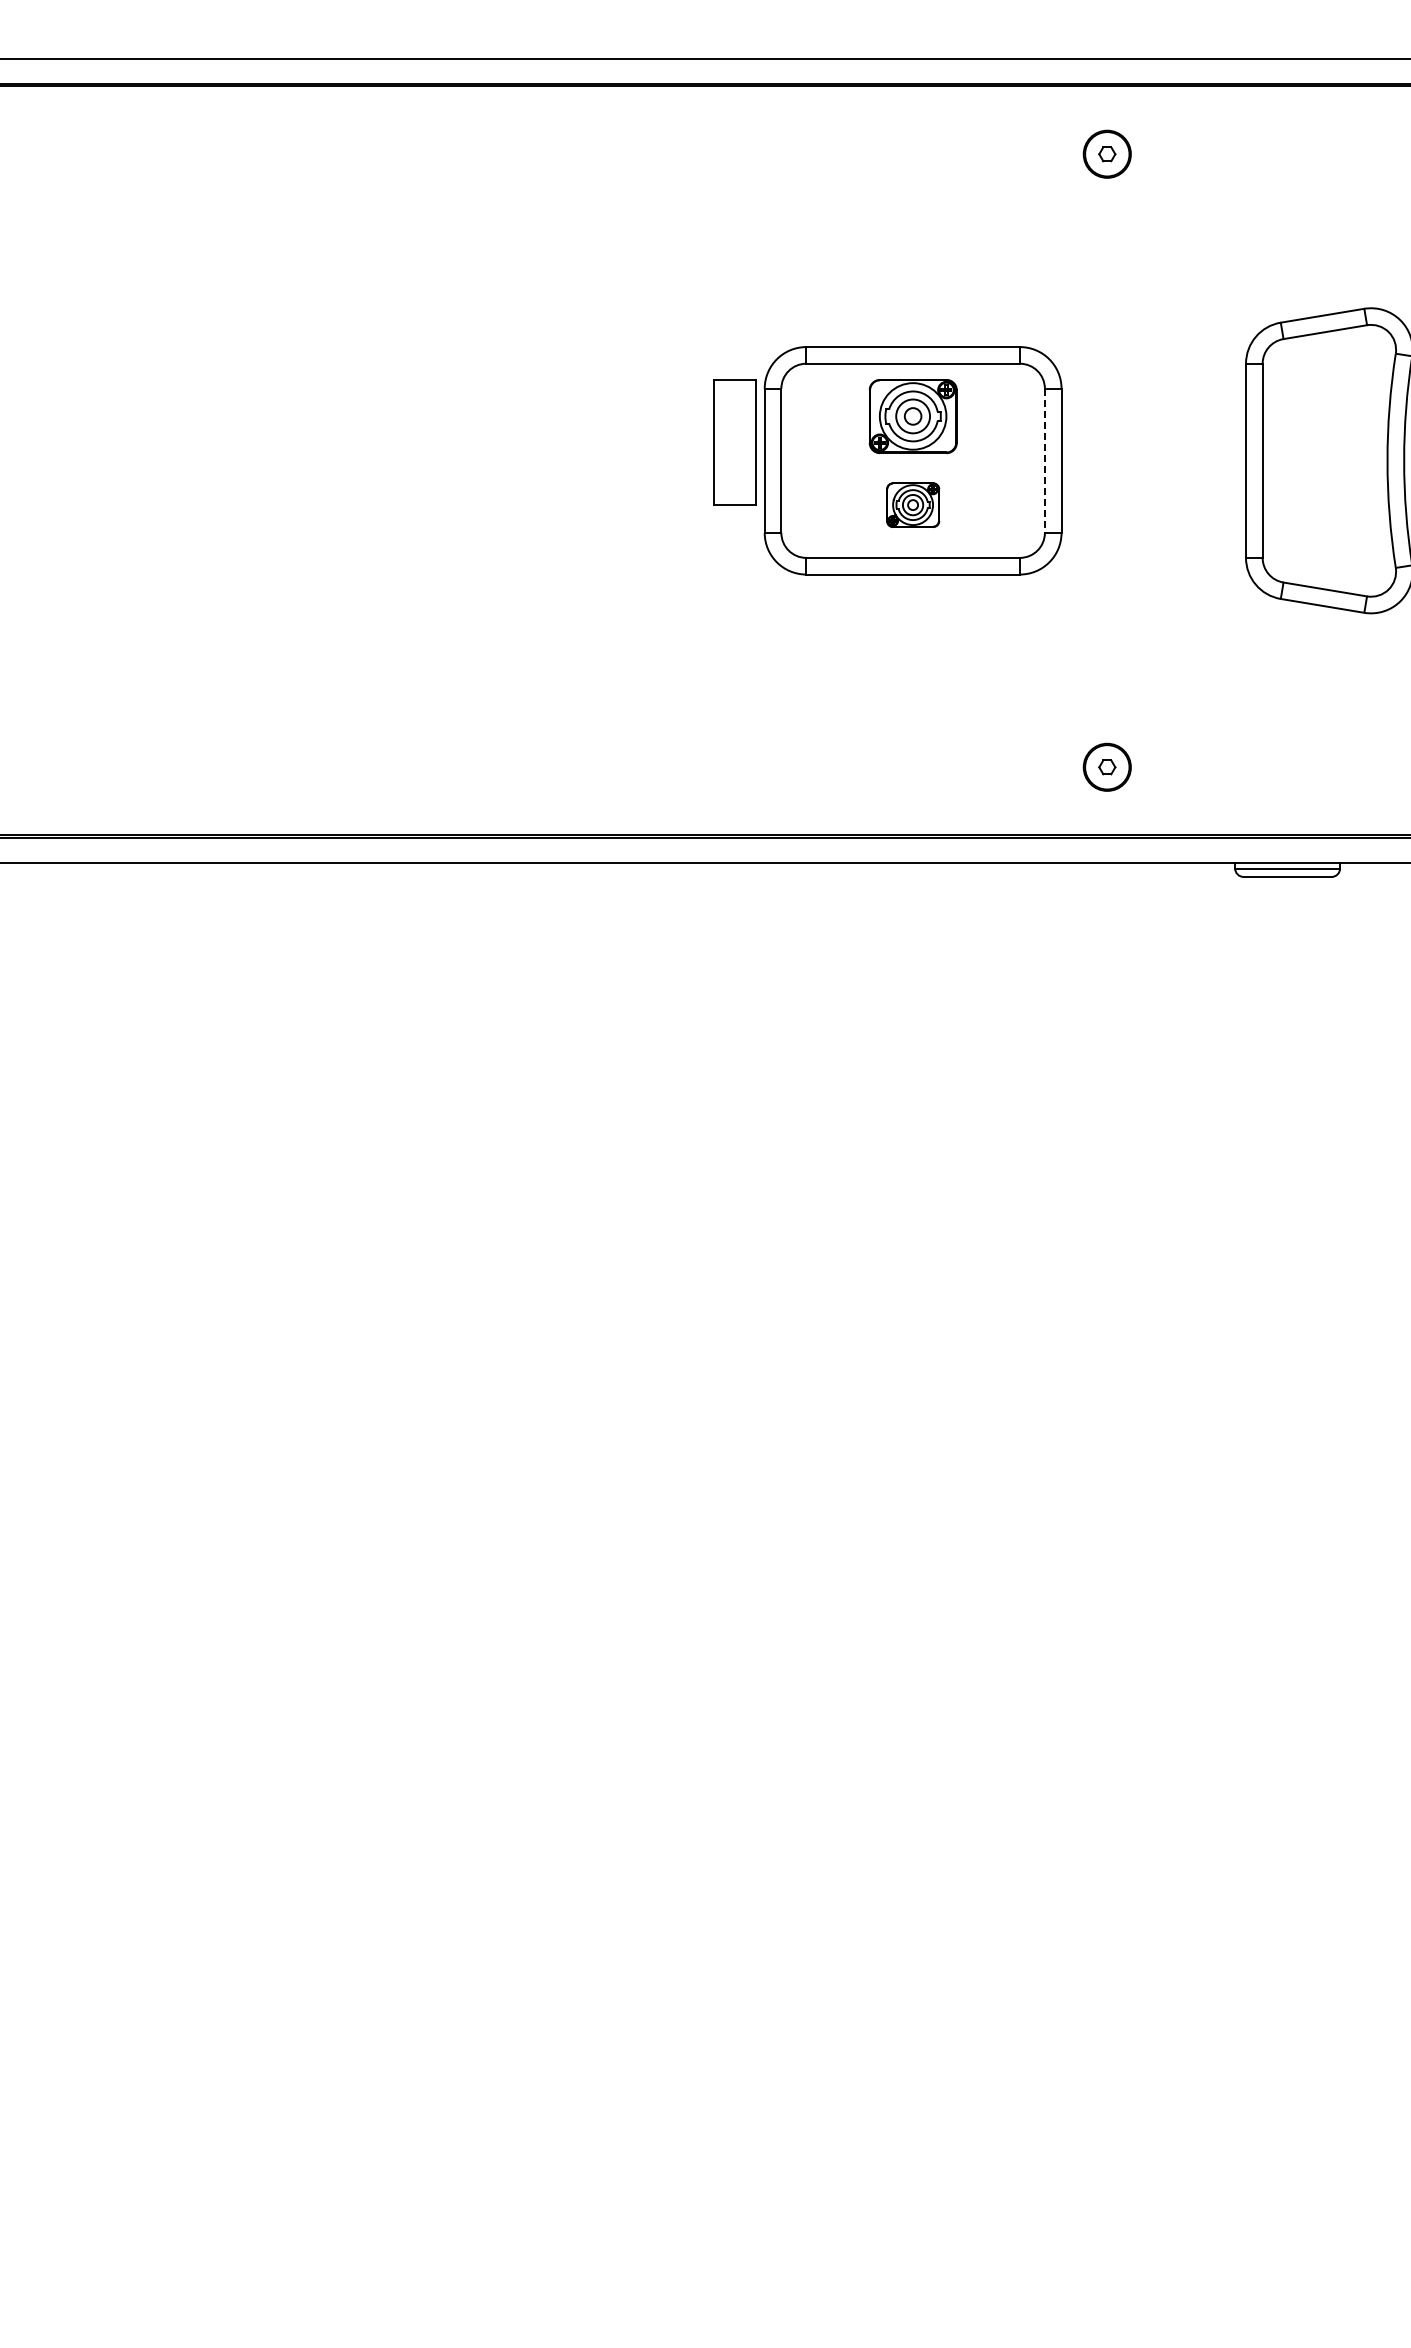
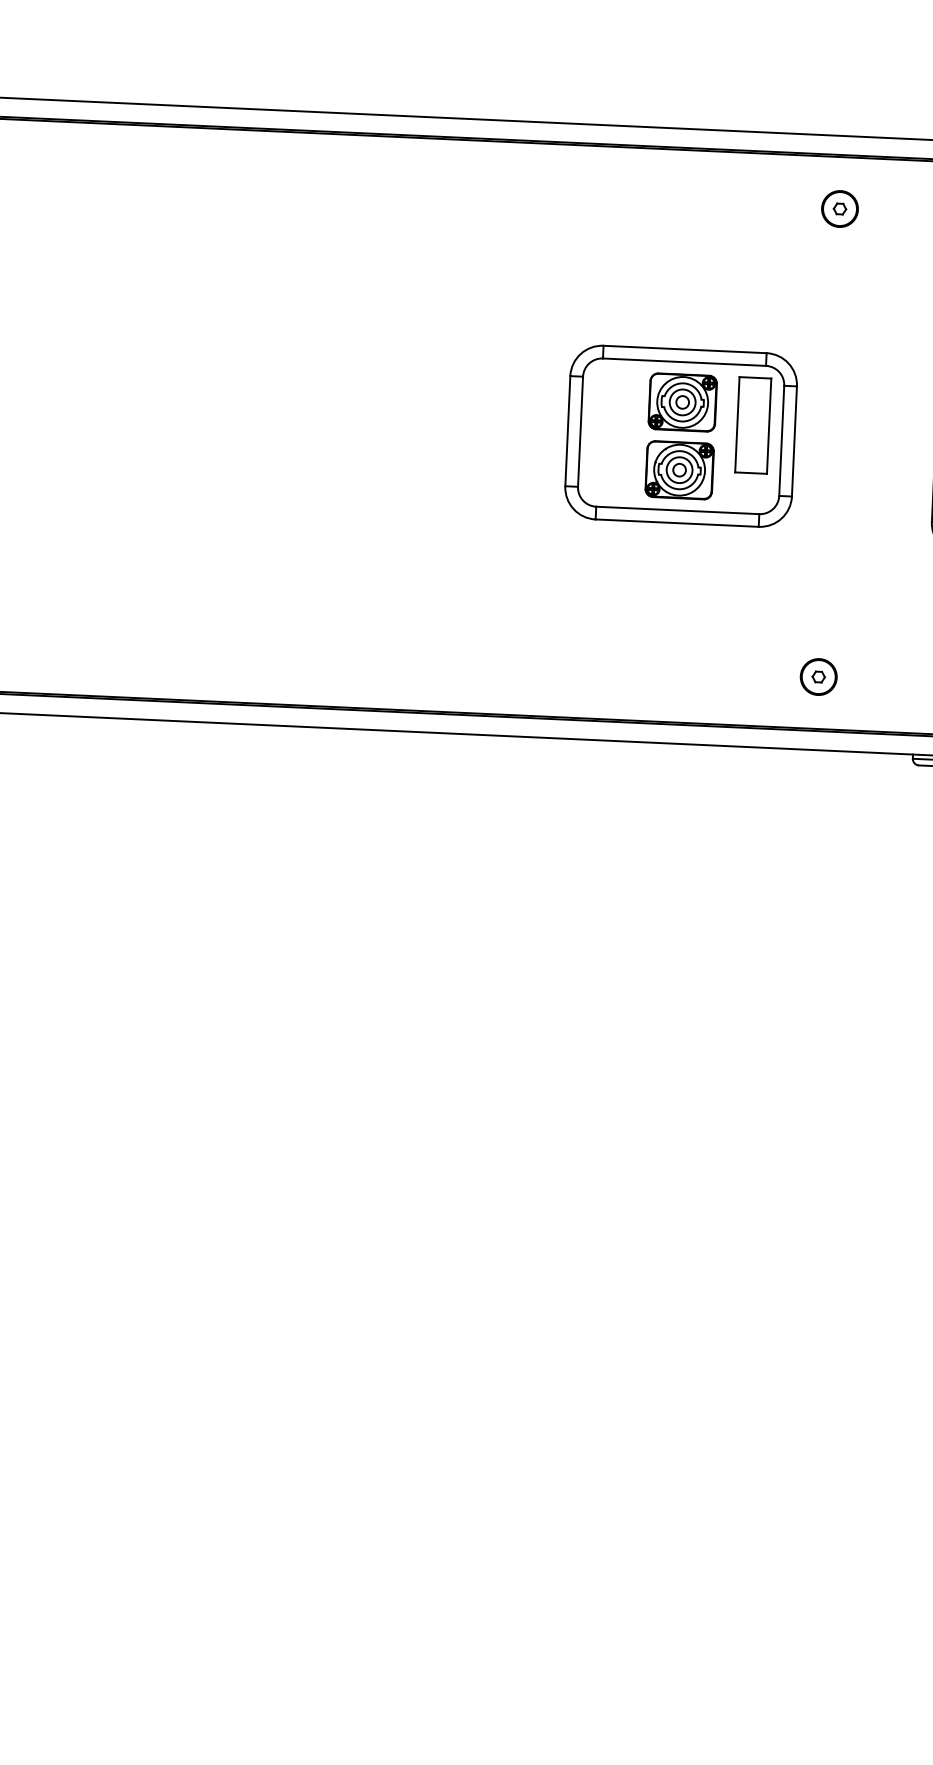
part: (734, 442) -> (753, 425), moved
line: (1044, 461) -> (781, 441), dashed -> solid
part: (912, 504) -> (679, 469), size x1.67

